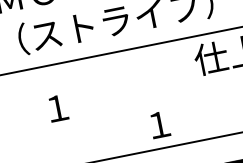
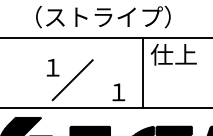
line: (189, 89) -> (143, 72), added
line: (89, 121) -> (72, 80), added

